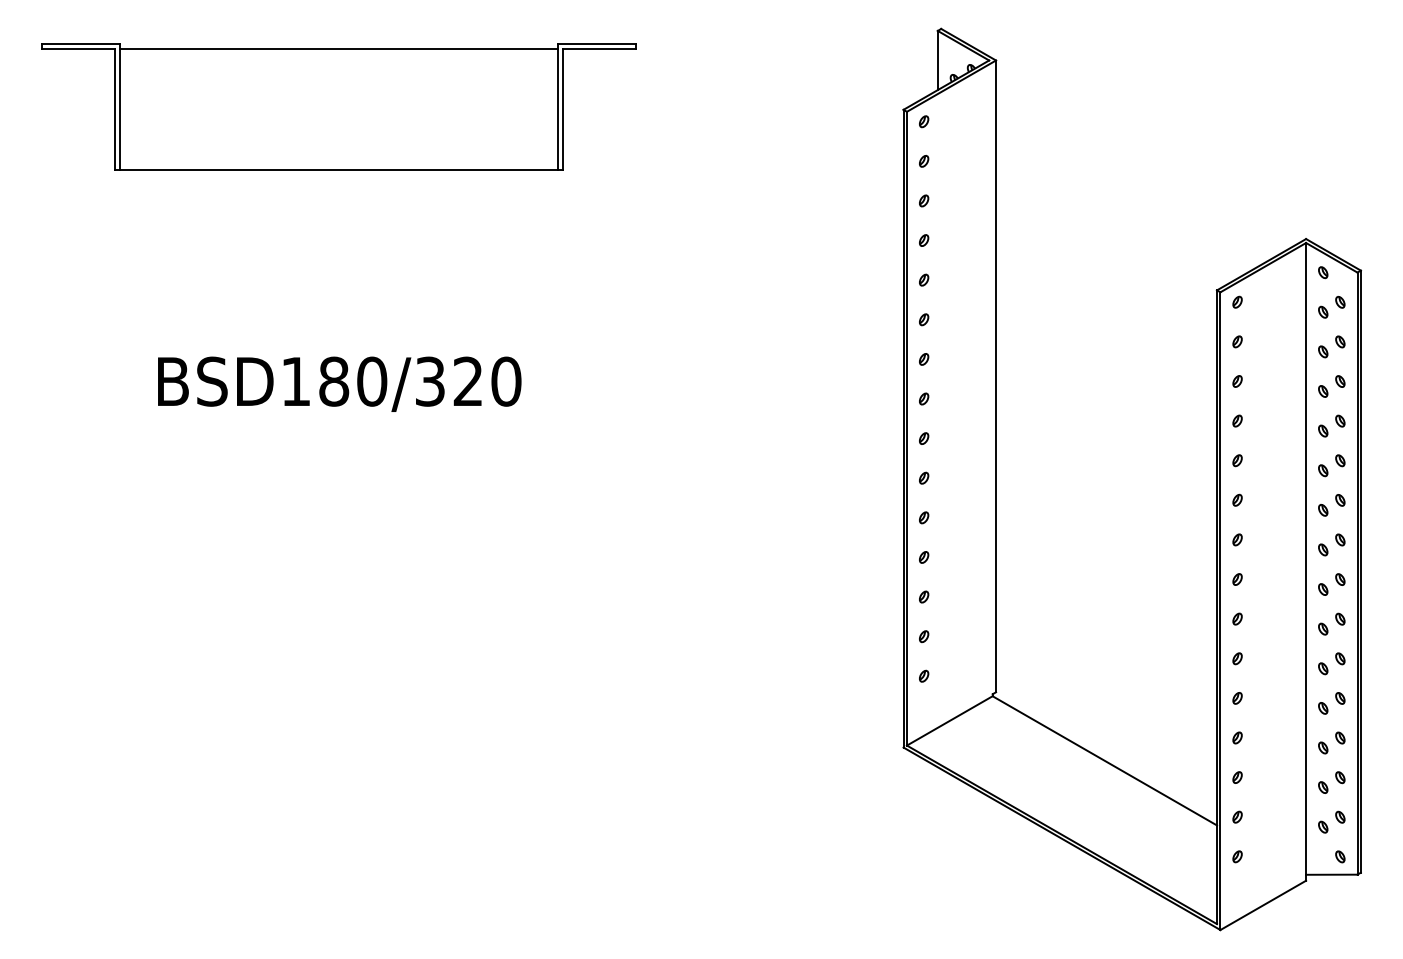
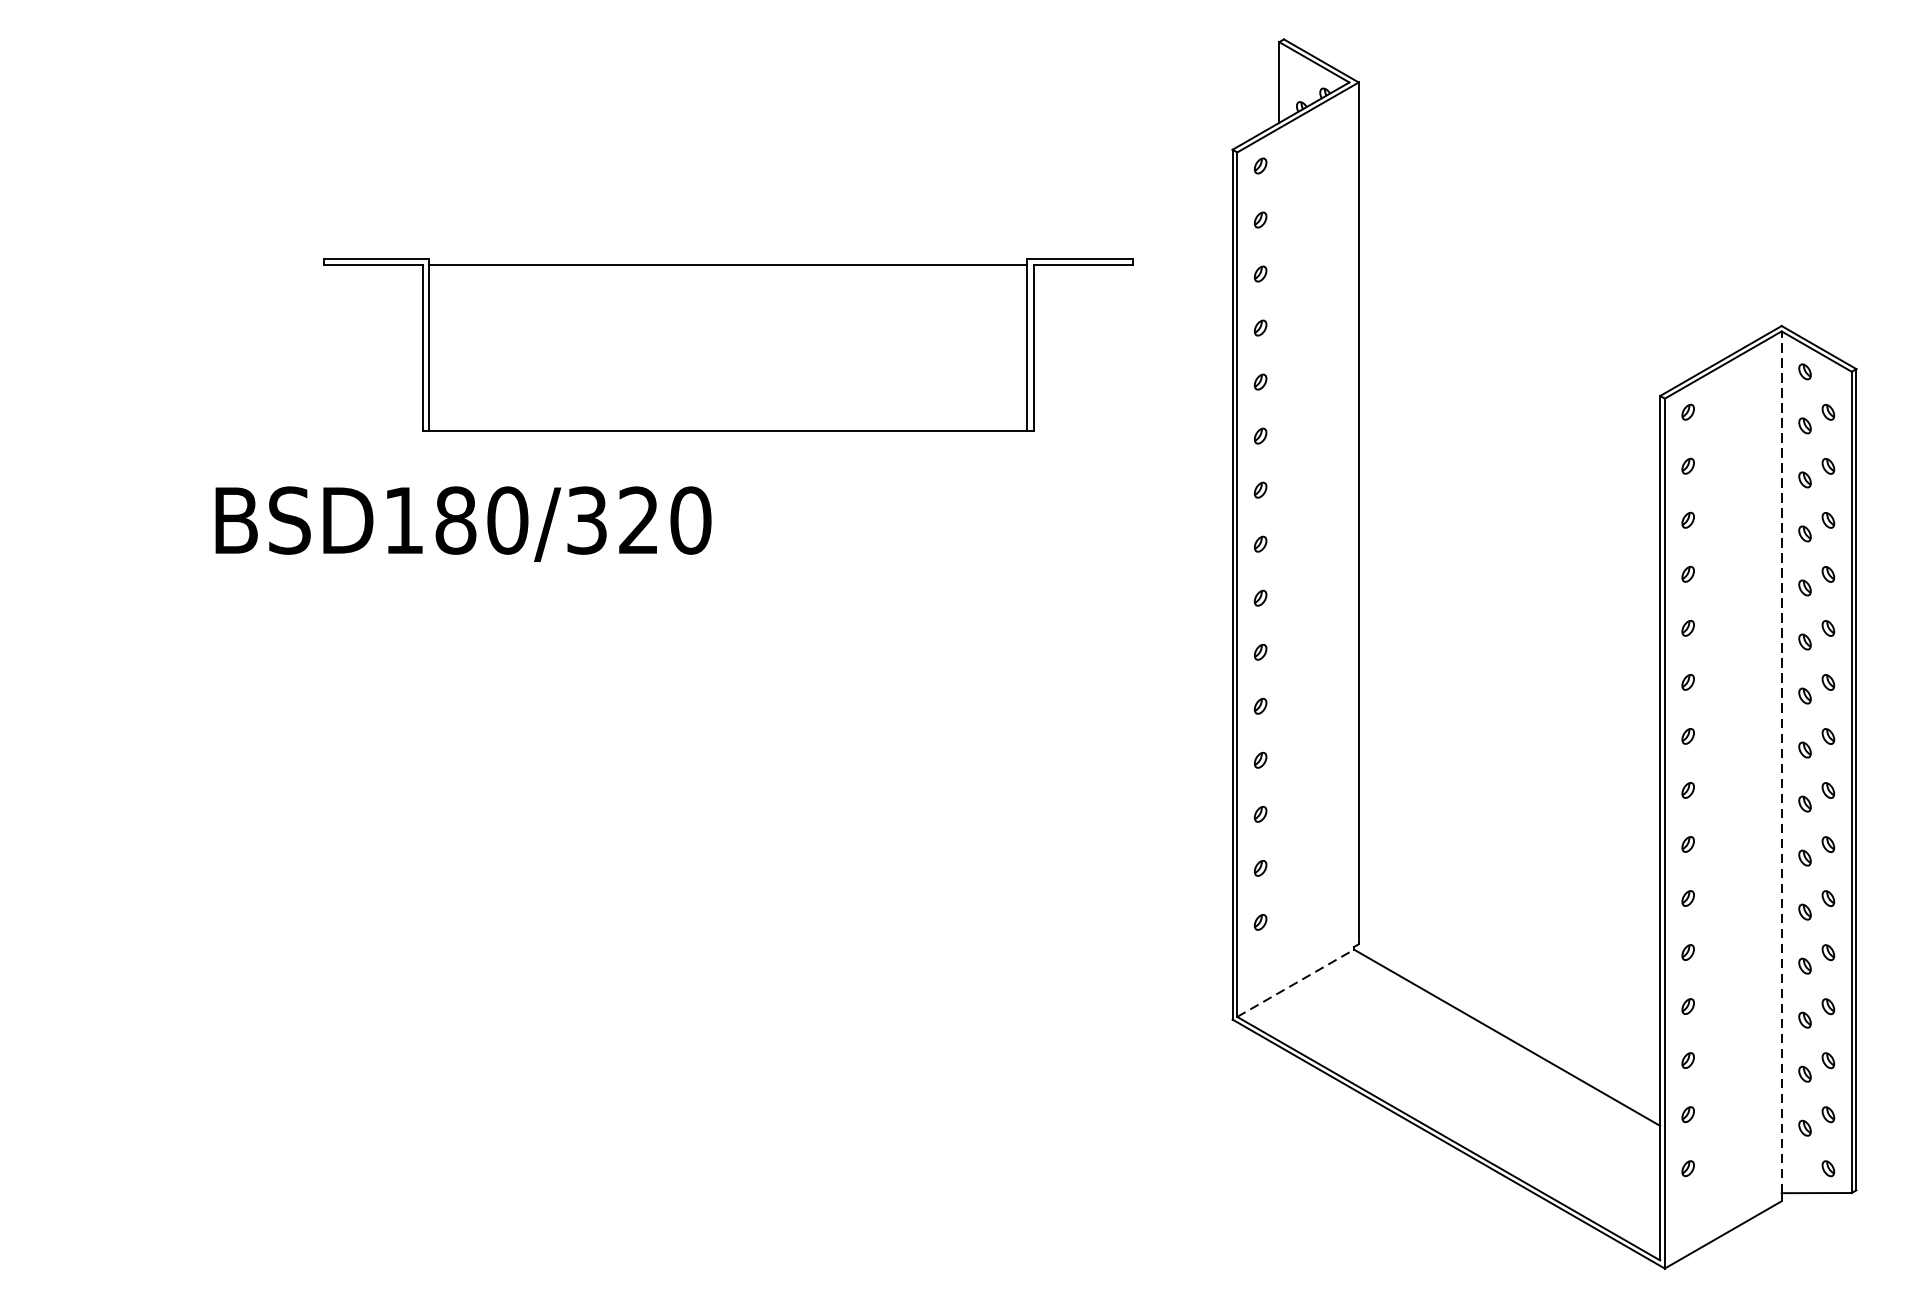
part: (338, 106) -> (727, 344), moved
line: (1306, 558) -> (1782, 761), solid -> dashed
line: (950, 720) -> (1296, 982), solid -> dashed

